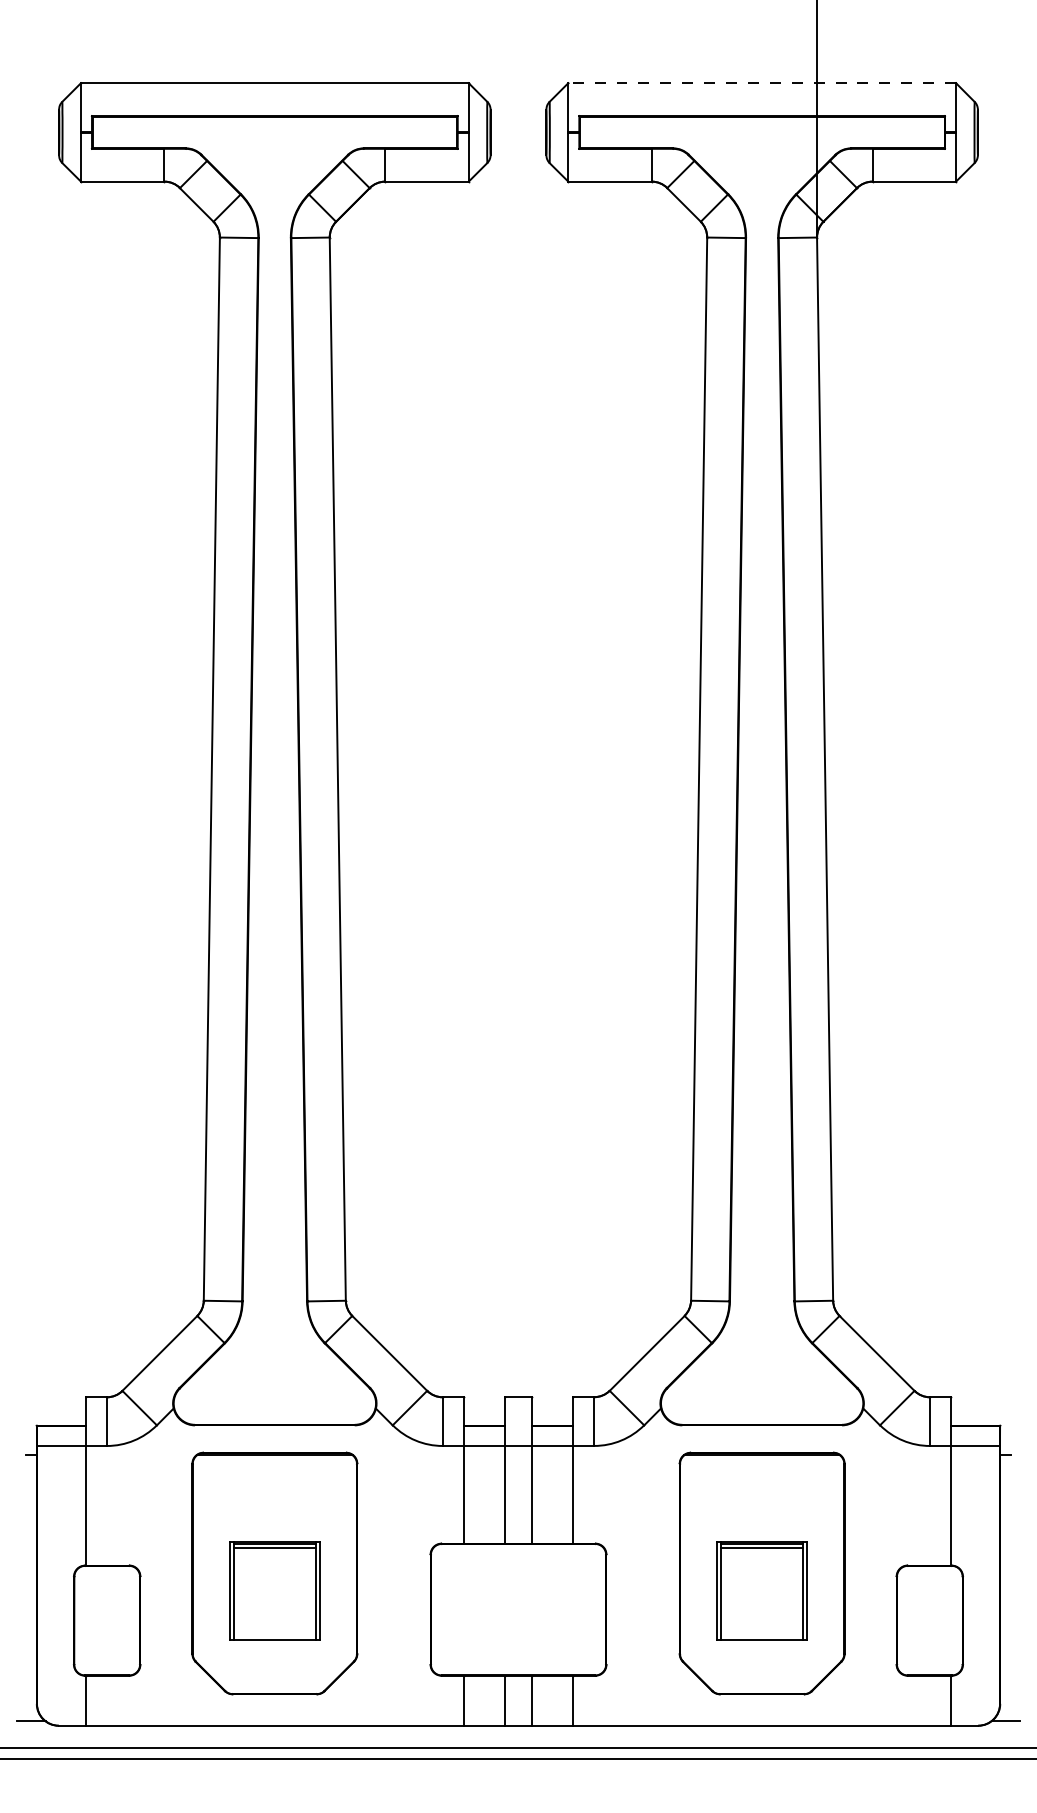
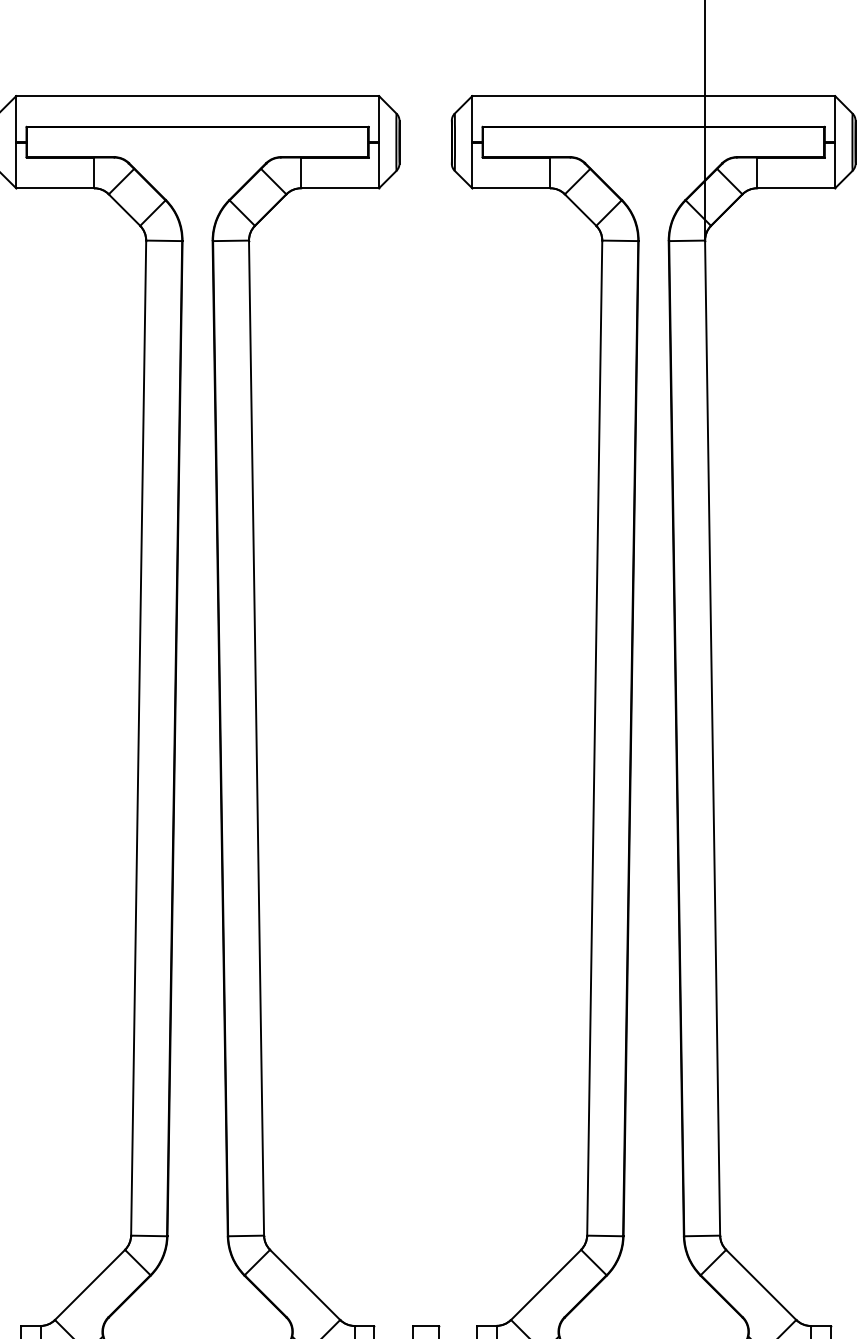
line: (762, 83) -> (654, 96), dashed -> solid

